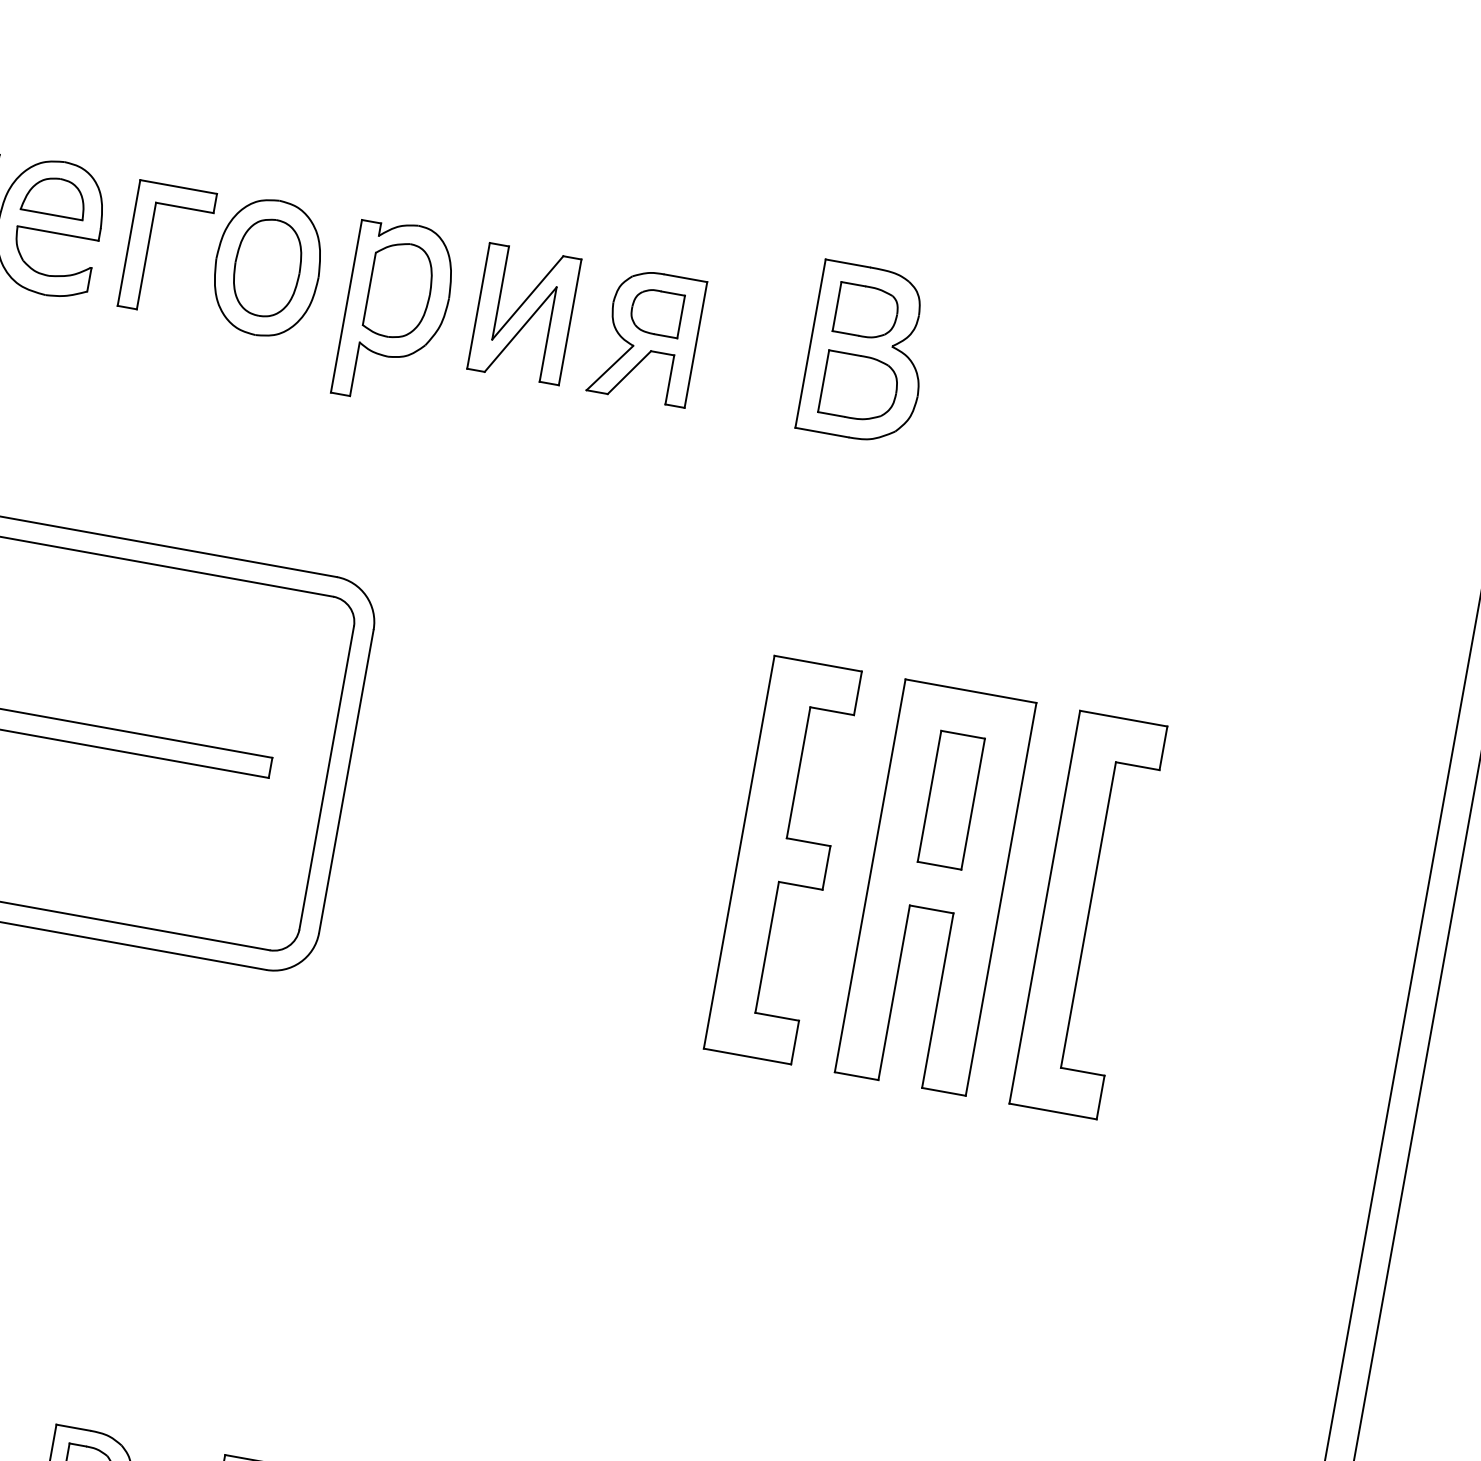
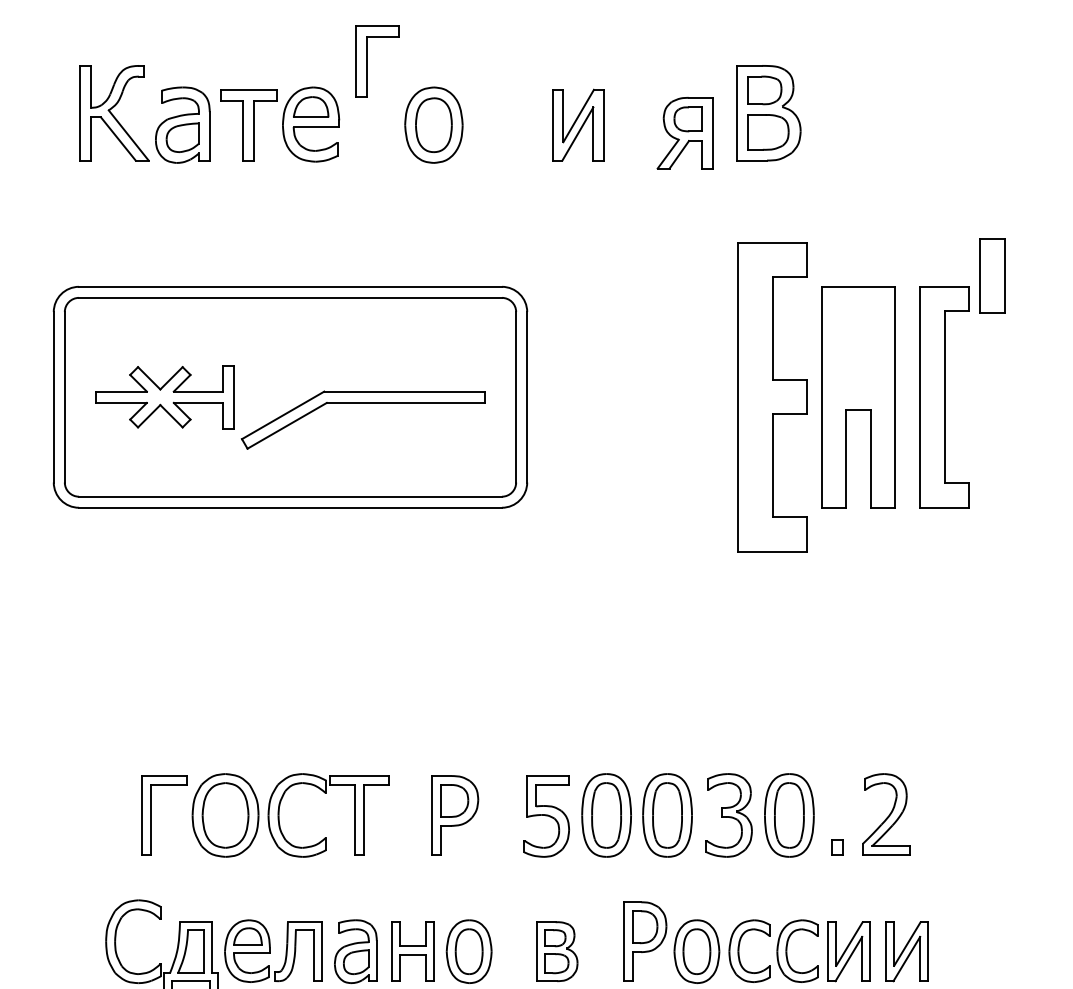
part: (149, 247) -> (367, 61), moved
part: (396, 311) -> (508, 136), removed
part: (645, 336) -> (684, 133), moved
part: (951, 799) -> (992, 275), moved
part: (782, 860) -> (772, 397), size x1.4

